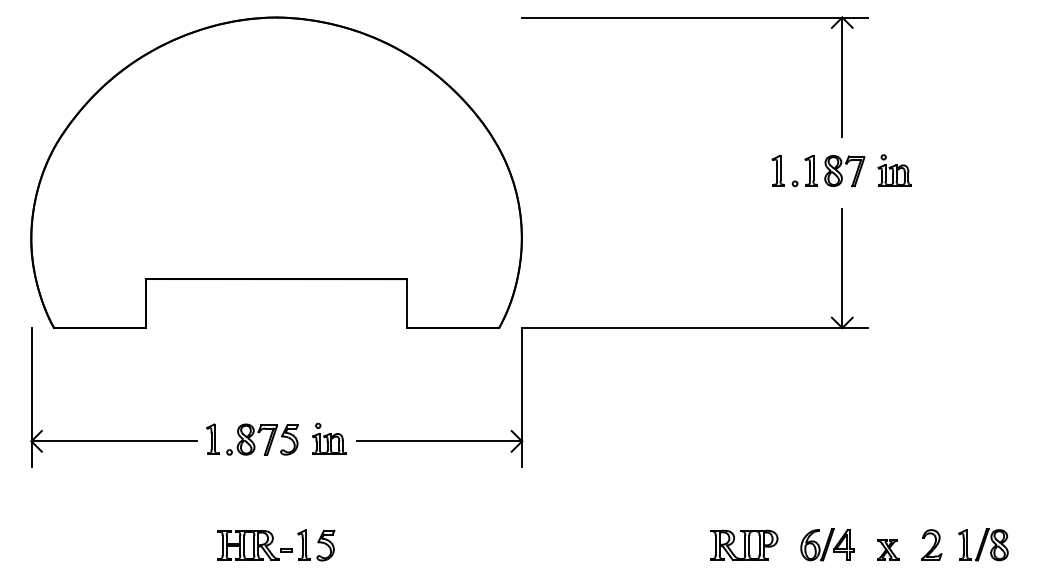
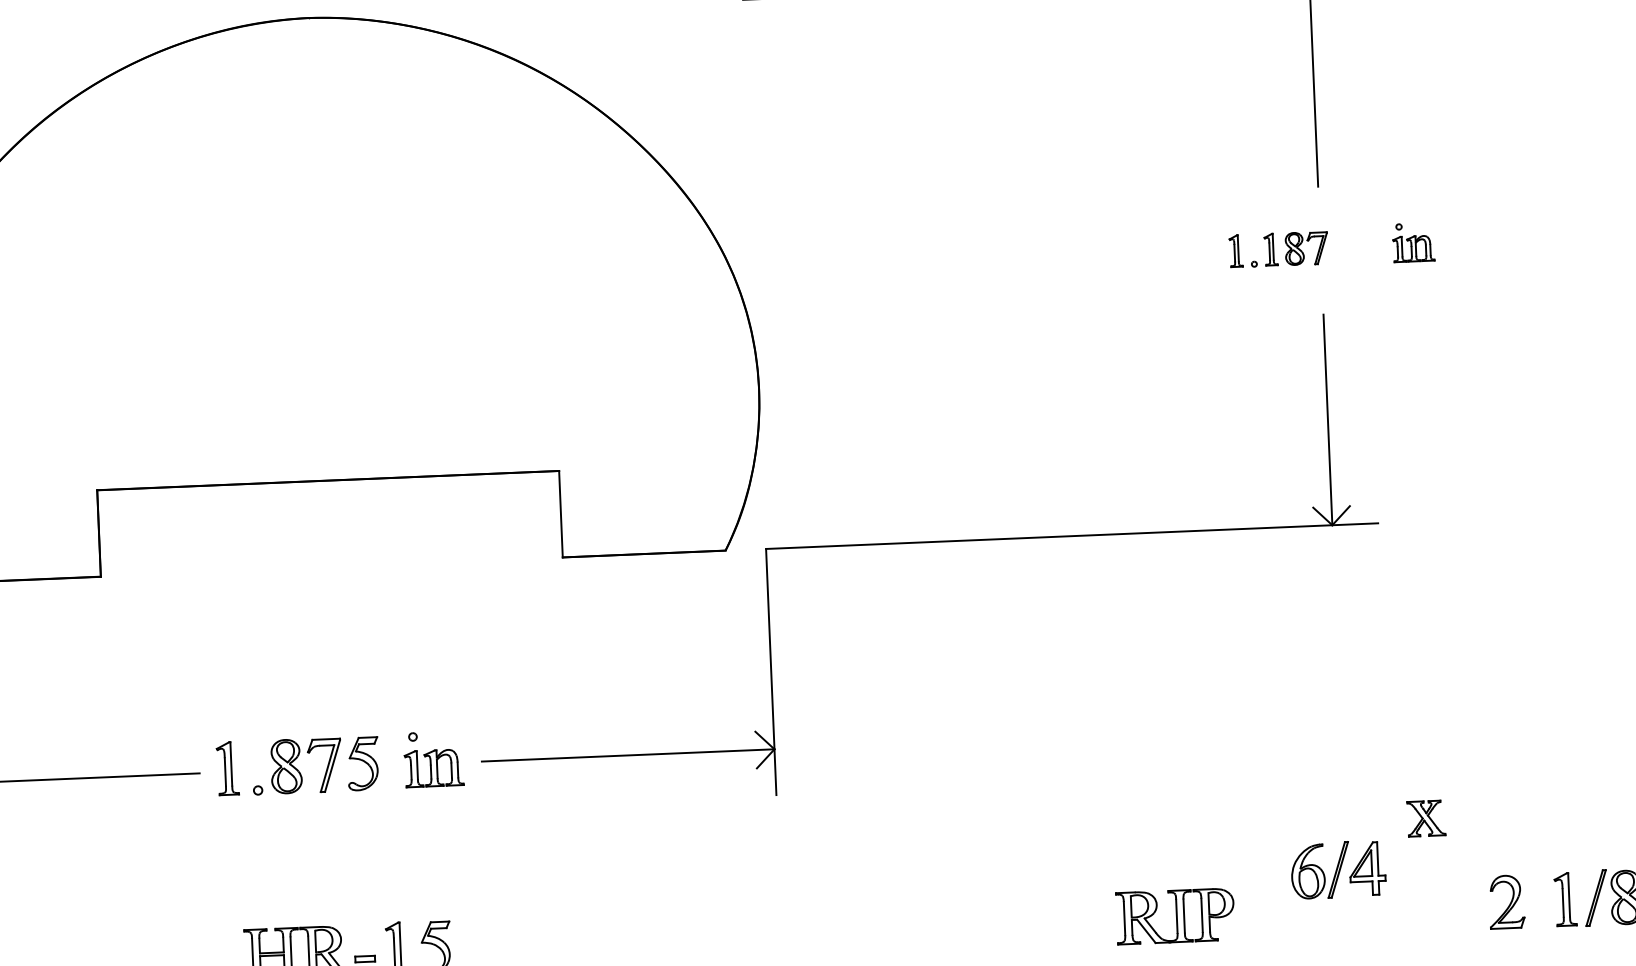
part: (894, 170) -> (1412, 242), size x0.7
part: (818, 171) -> (1278, 250), size x0.6
part: (827, 544) -> (1338, 869), moved
part: (888, 549) -> (1426, 817), moved

